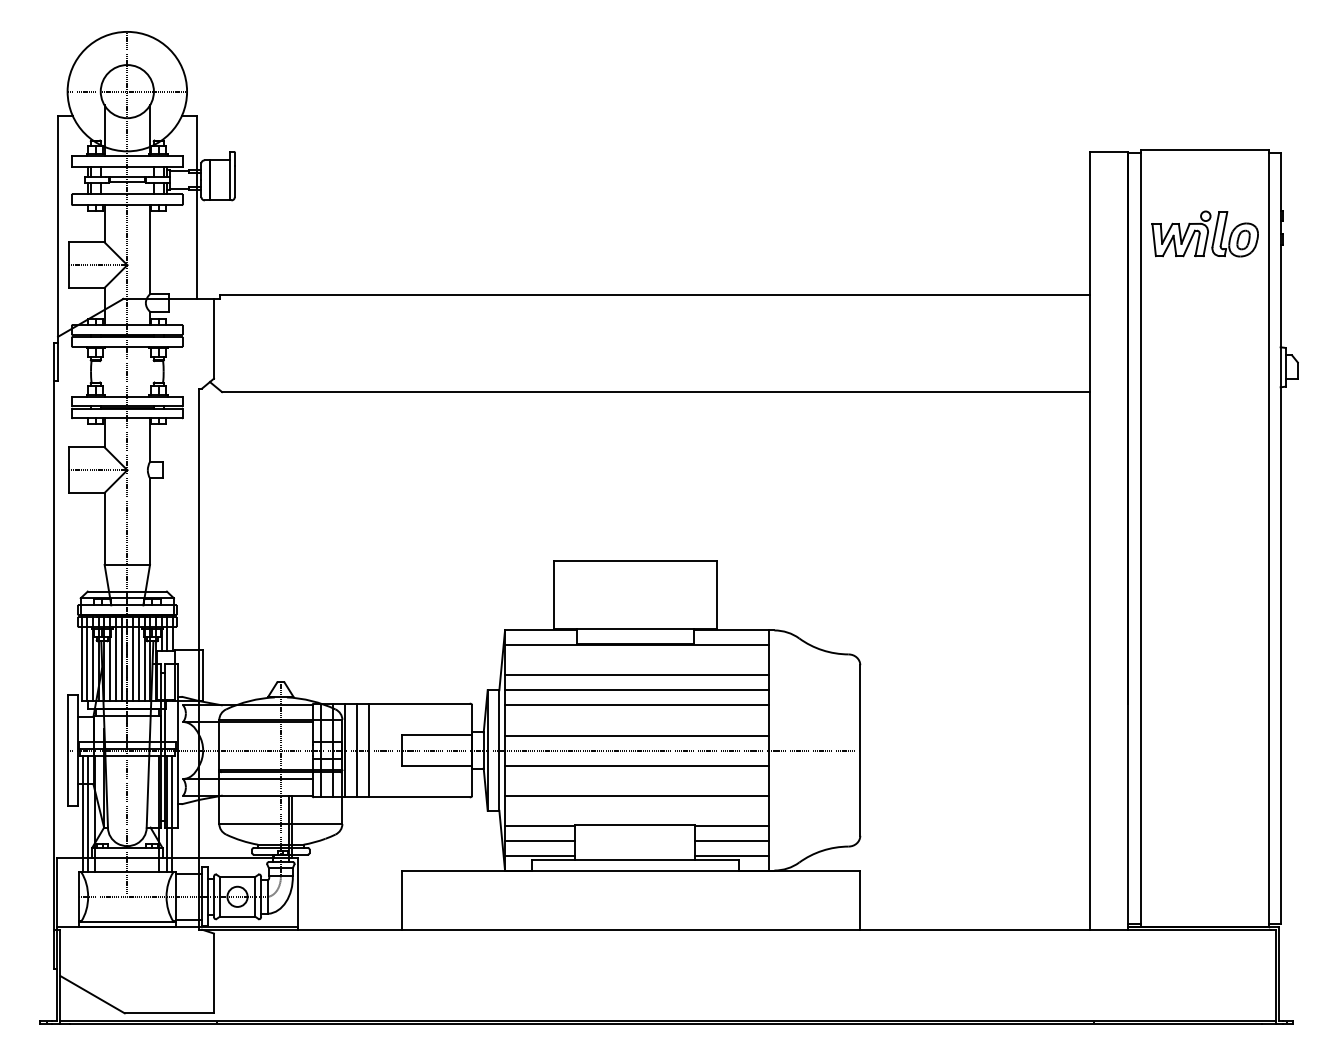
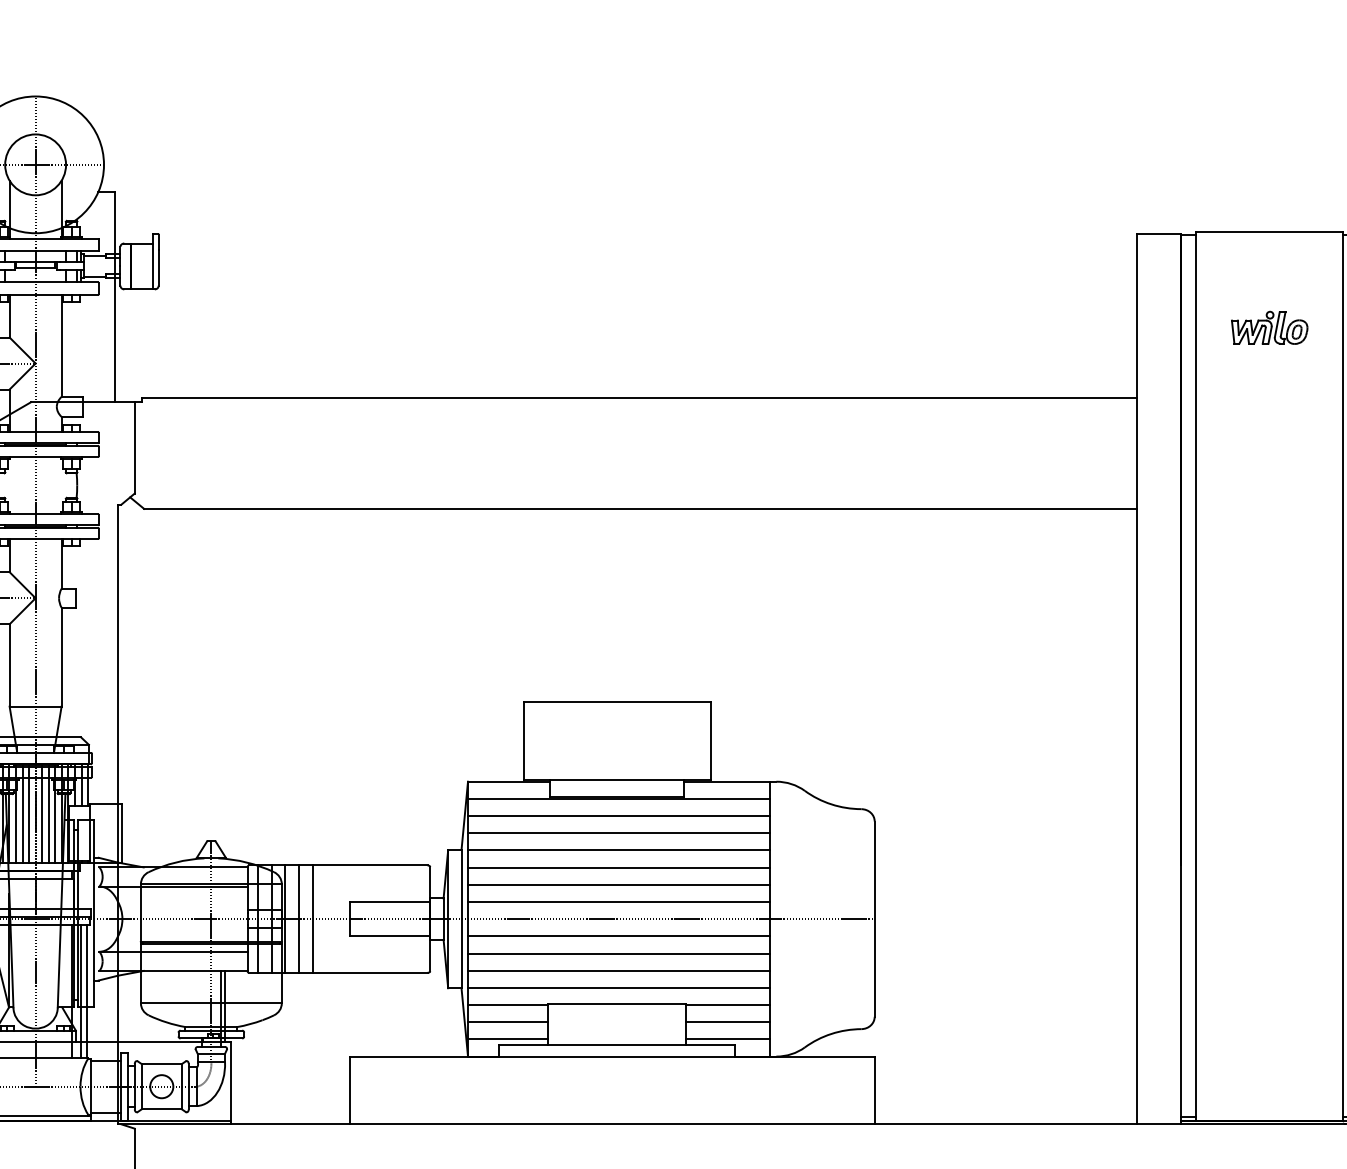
part: (1205, 233) -> (1269, 327), size x0.62
line: (636, 660) -> (618, 816), added
line: (636, 720) -> (618, 884), added
line: (636, 780) -> (618, 953), added
line: (636, 810) -> (618, 987), added

